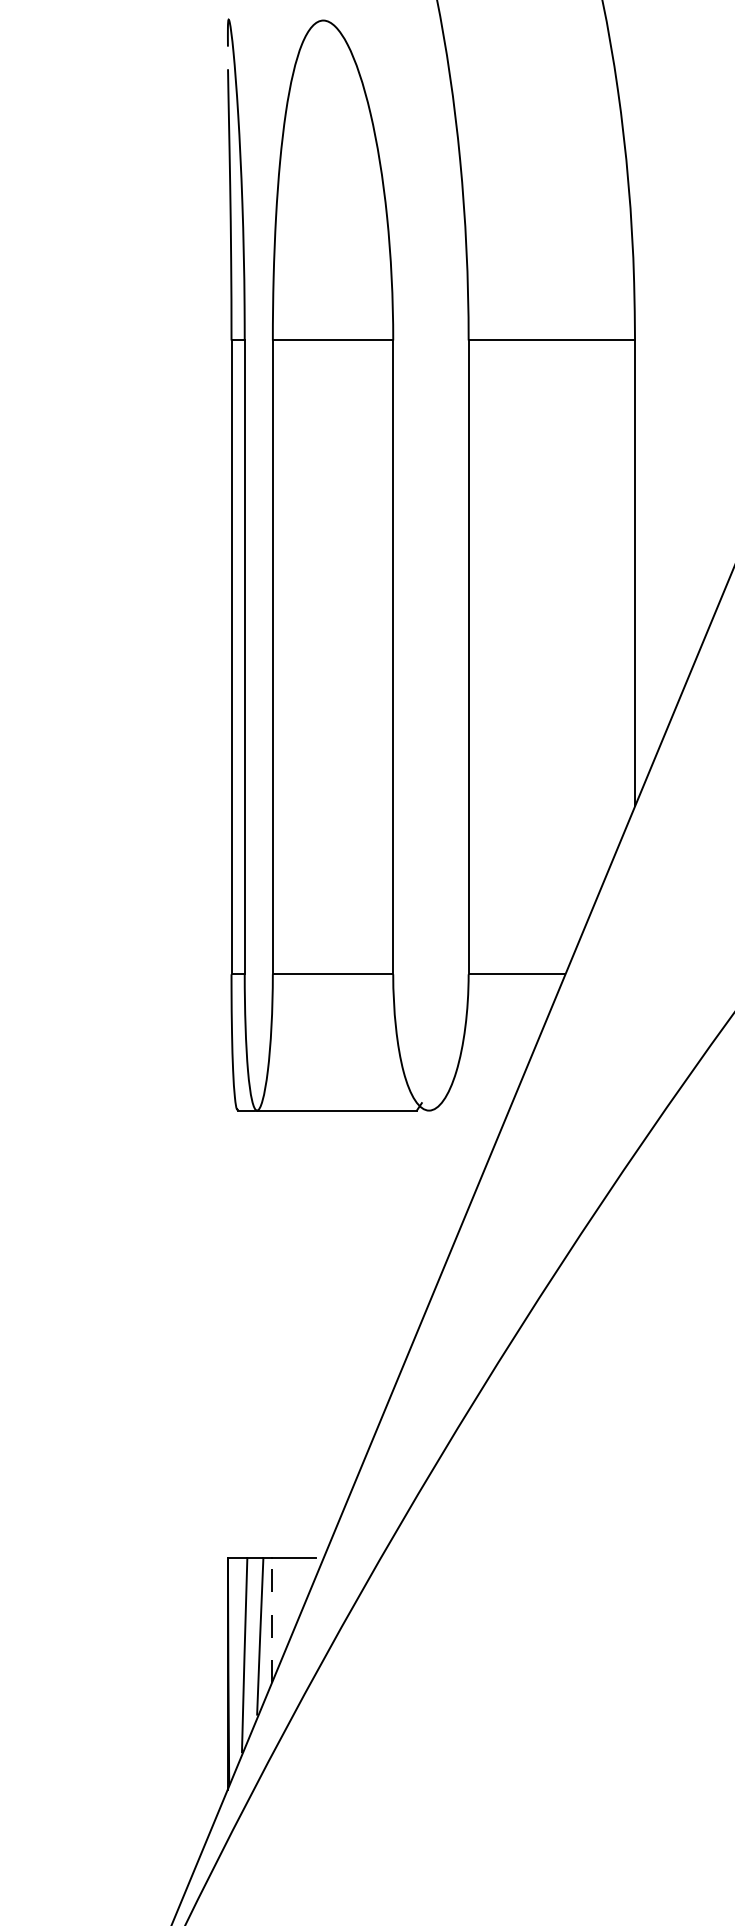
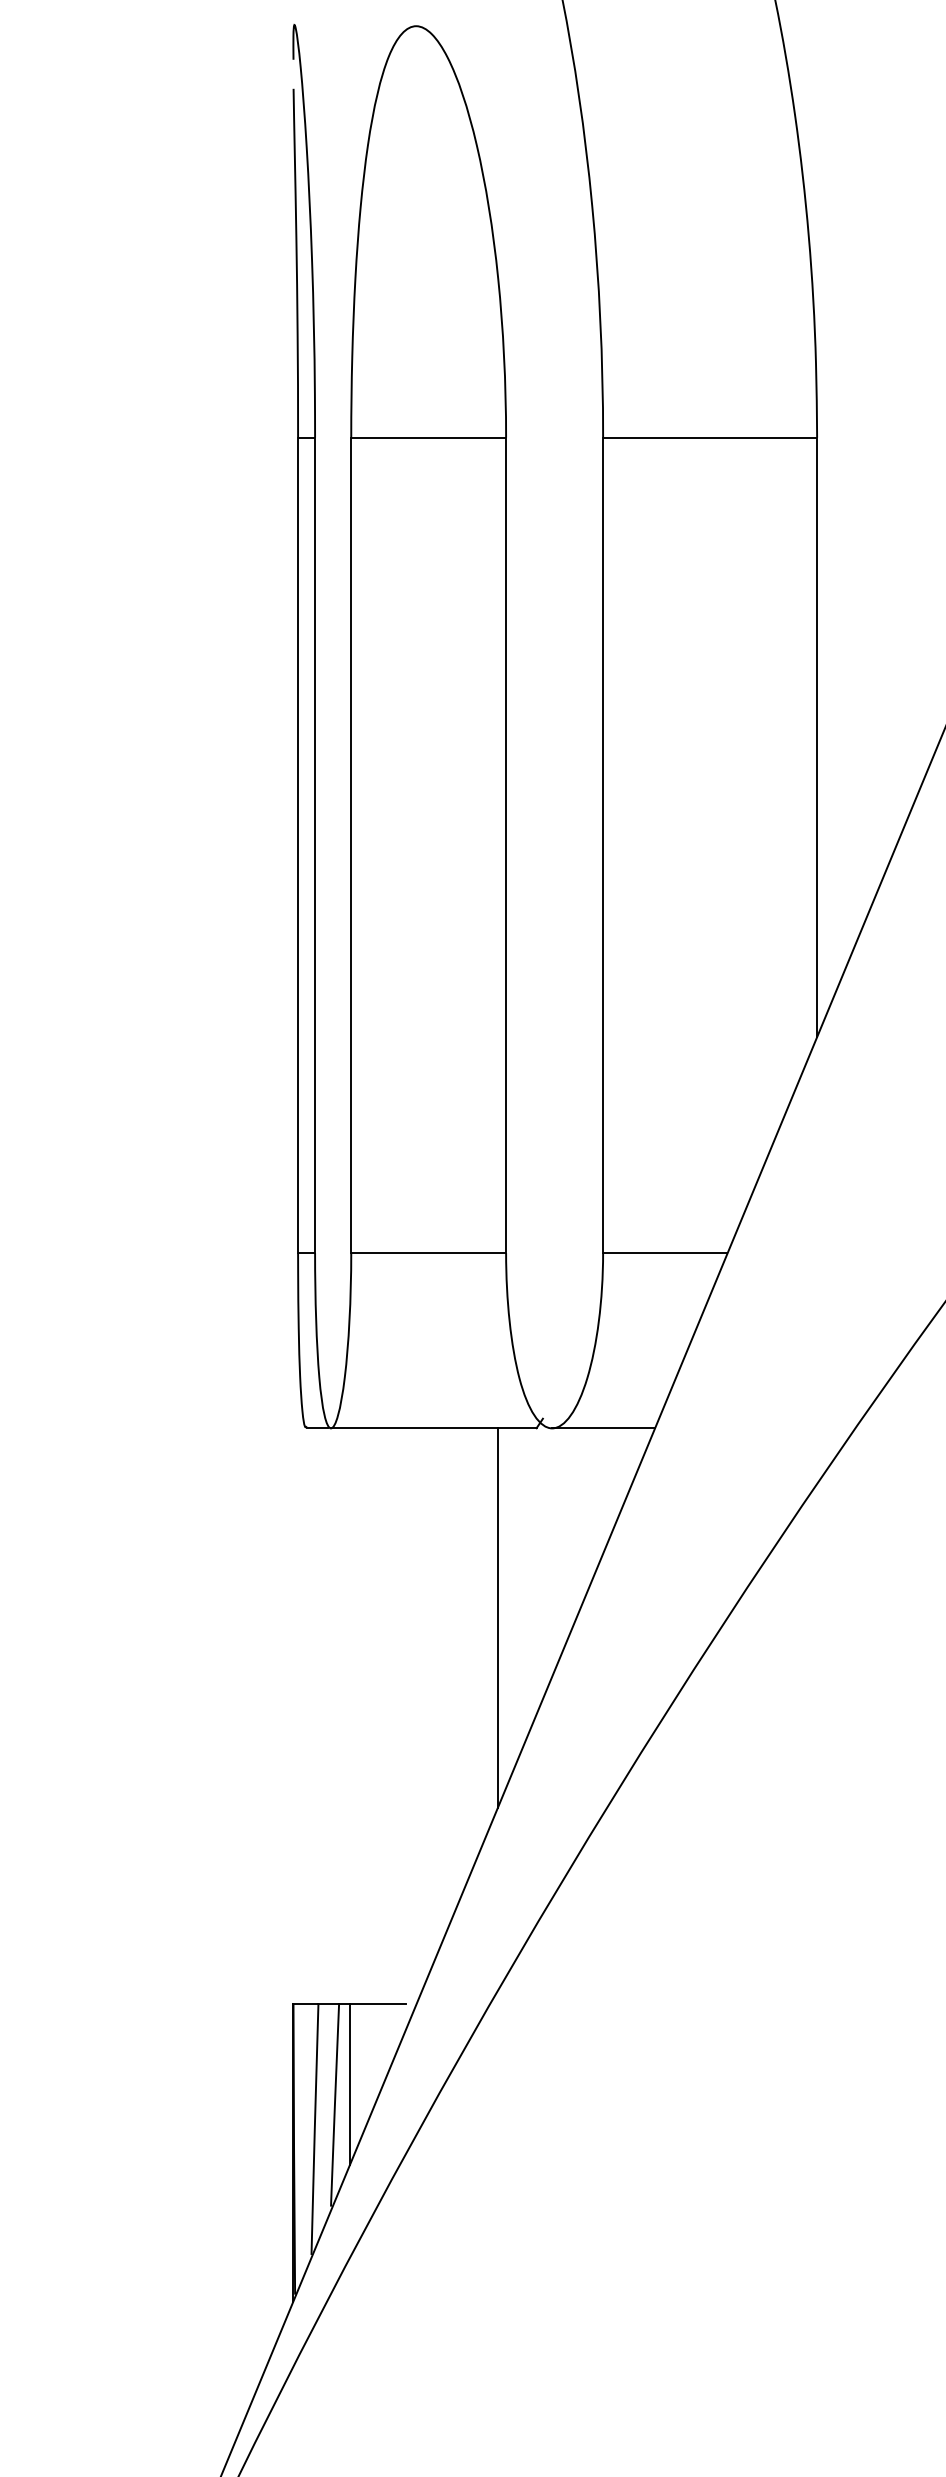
line: (468, 1110) -> (603, 1428), added
line: (386, 1258) -> (497, 1618), added
line: (272, 1619) -> (350, 2083), dashed -> solid

